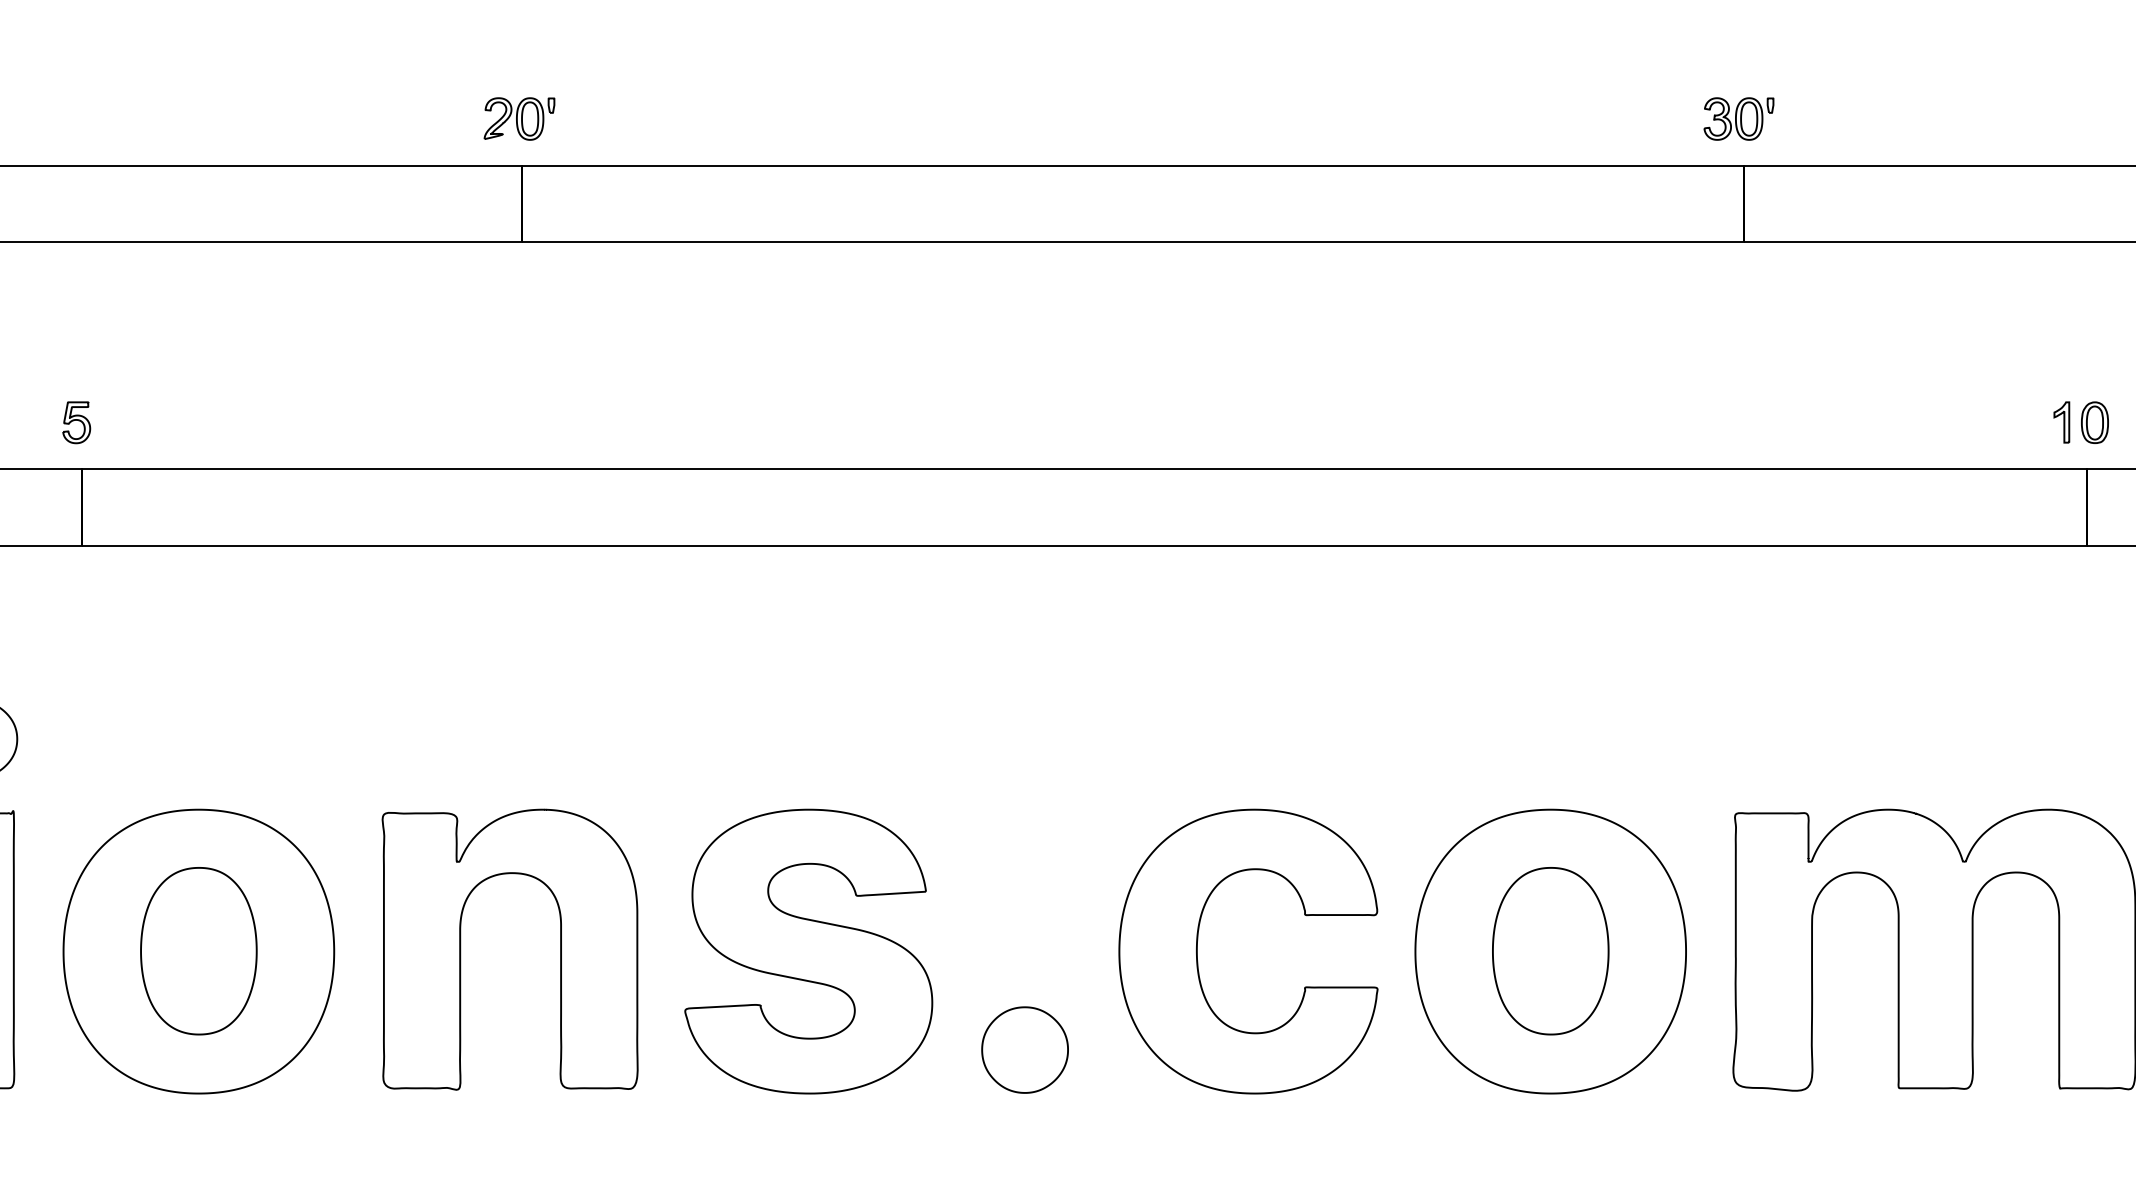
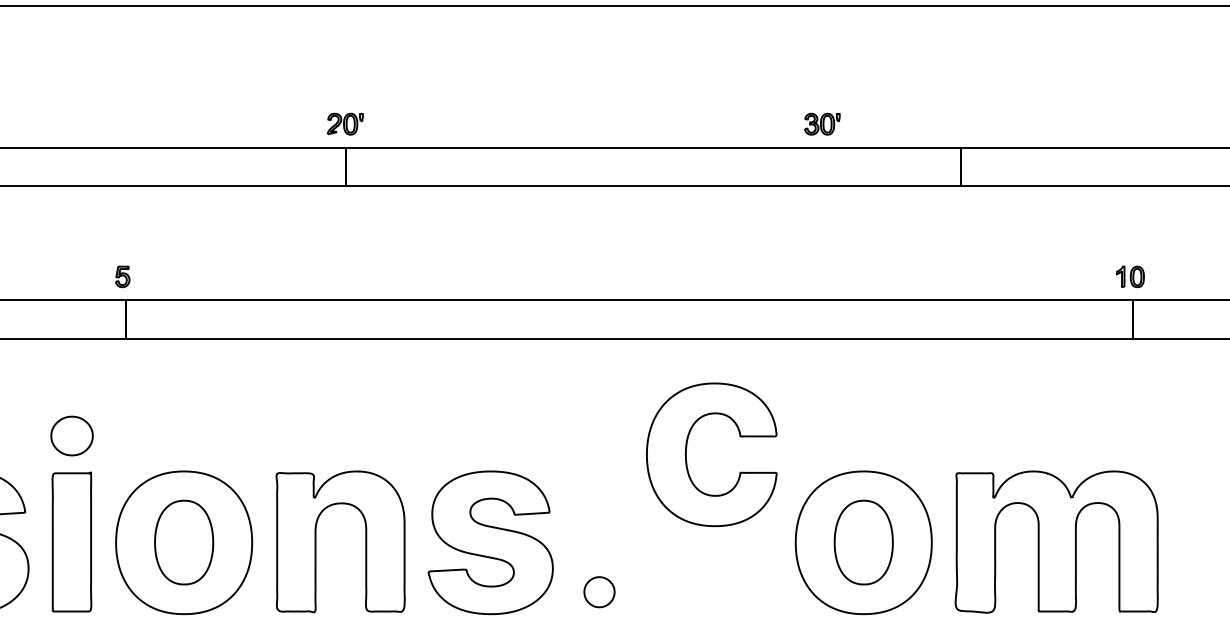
part: (1739, 117) -> (822, 123), moved
part: (1198, 950) -> (686, 454), moved
part: (1025, 1048) -> (599, 591), size x0.7

